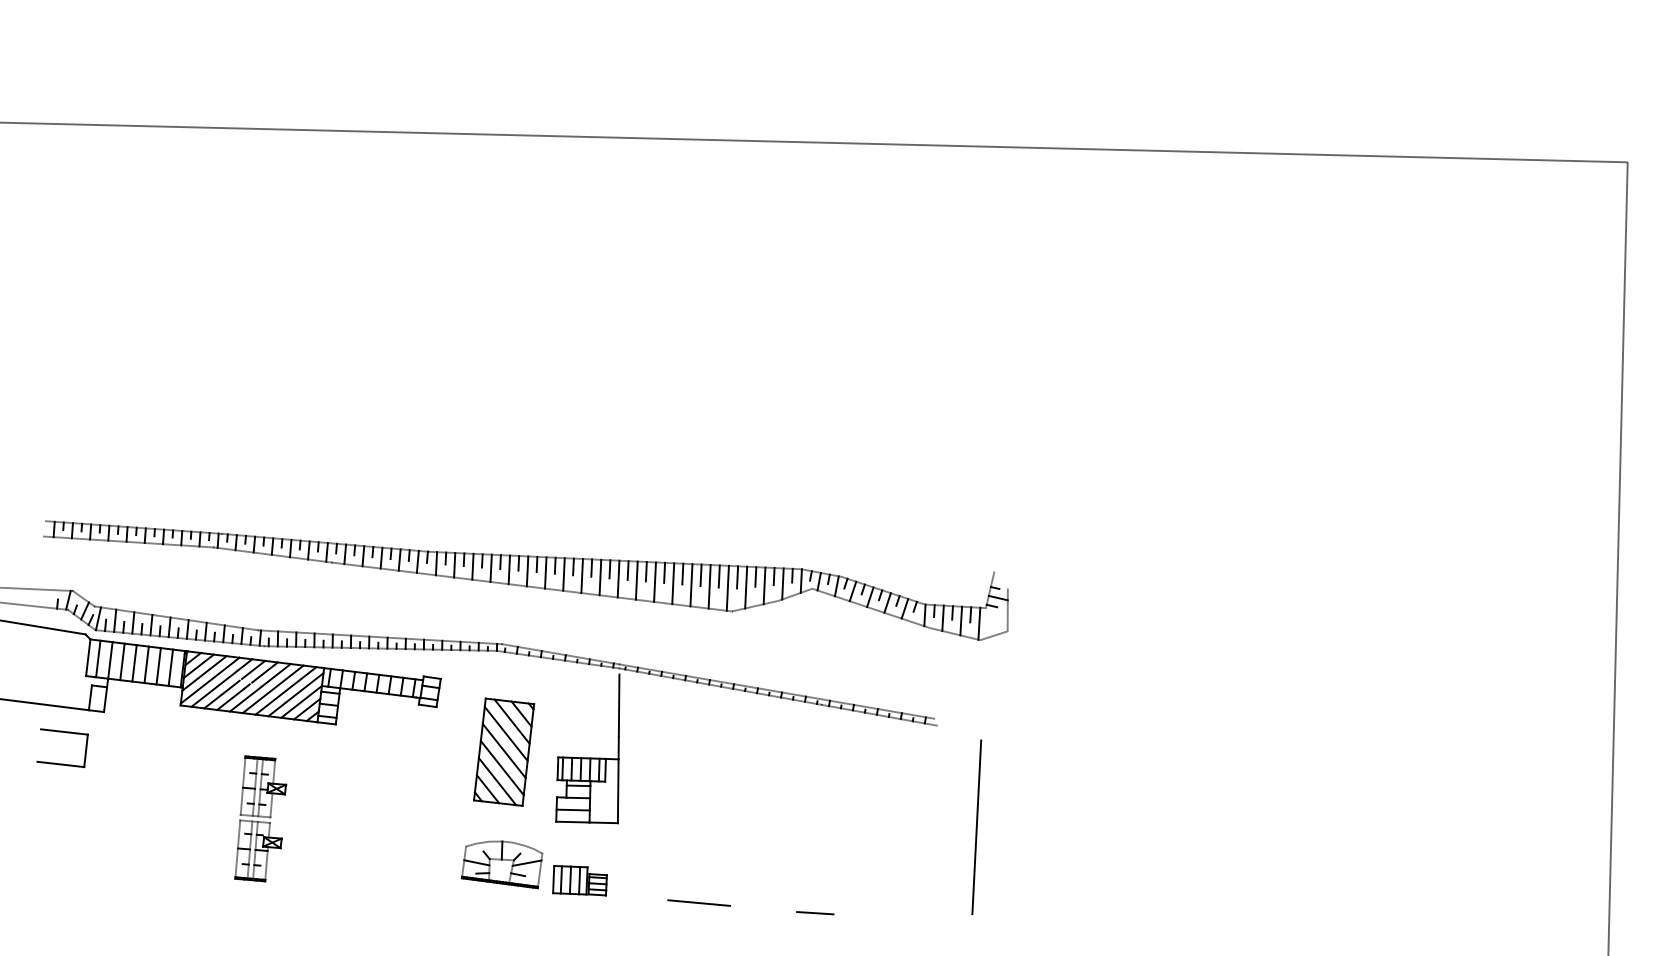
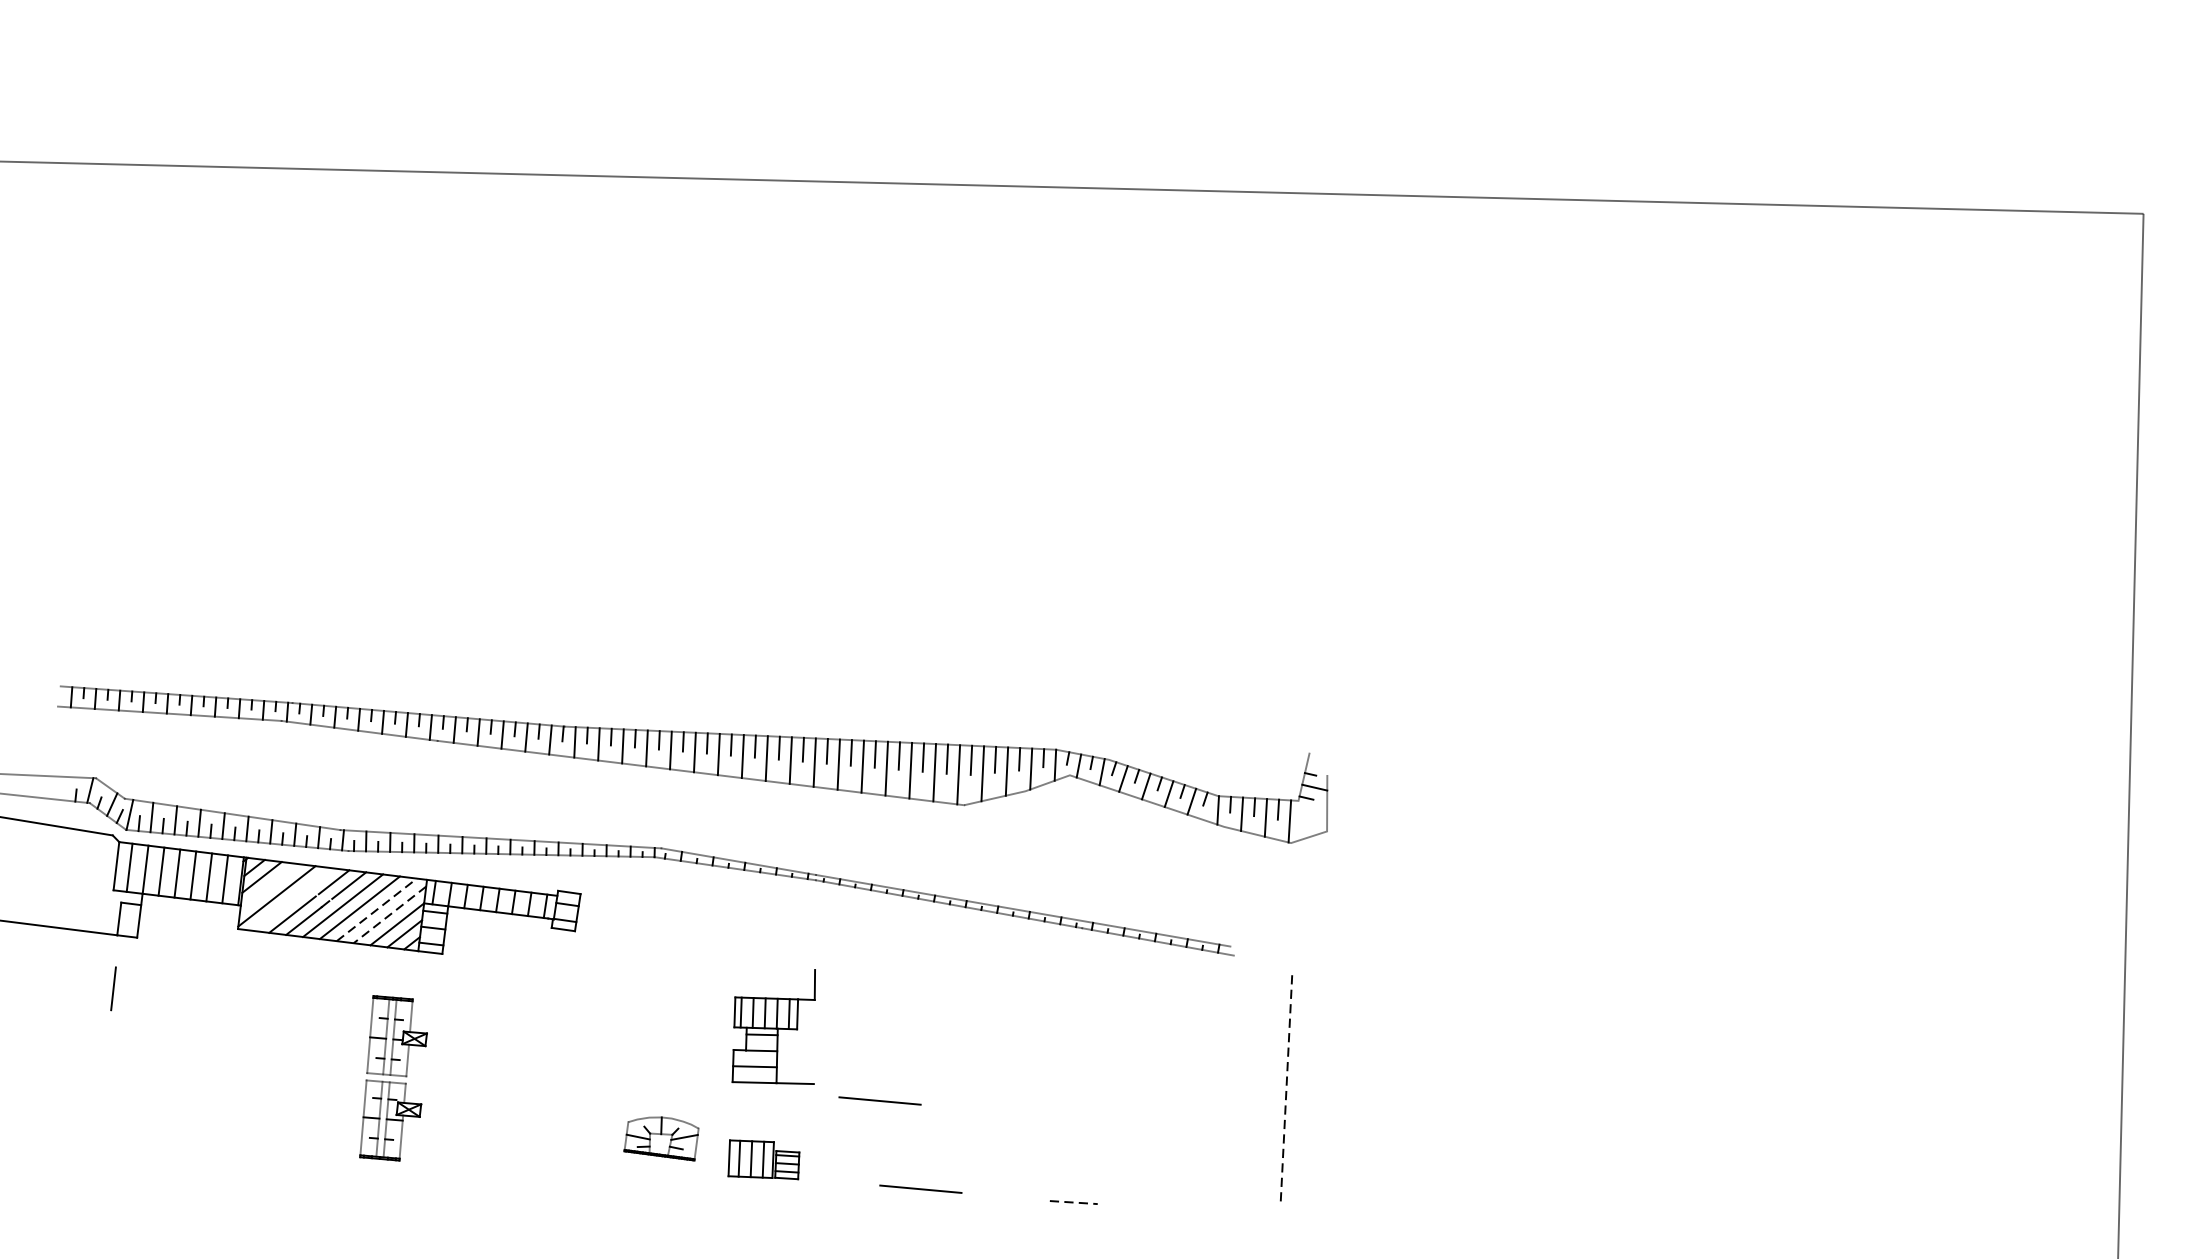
line: (204, 673) -> (269, 886), removed
line: (221, 682) -> (291, 898), removed
line: (286, 690) -> (377, 909), solid -> dashed
line: (295, 694) -> (389, 914), solid -> dashed
line: (618, 705) -> (814, 929), removed
line: (64, 731) -> (85, 963), removed
part: (504, 751) -> (664, 989), removed
line: (60, 764) -> (79, 1006), removed
line: (617, 791) -> (813, 1042), removed
part: (260, 818) -> (393, 1077), moved
line: (976, 827) -> (1286, 1089), solid -> dashed
line: (667, 835) -> (879, 1100), added
part: (502, 864) -> (661, 1138), size x0.7
line: (815, 913) -> (1074, 1202), solid -> dashed

